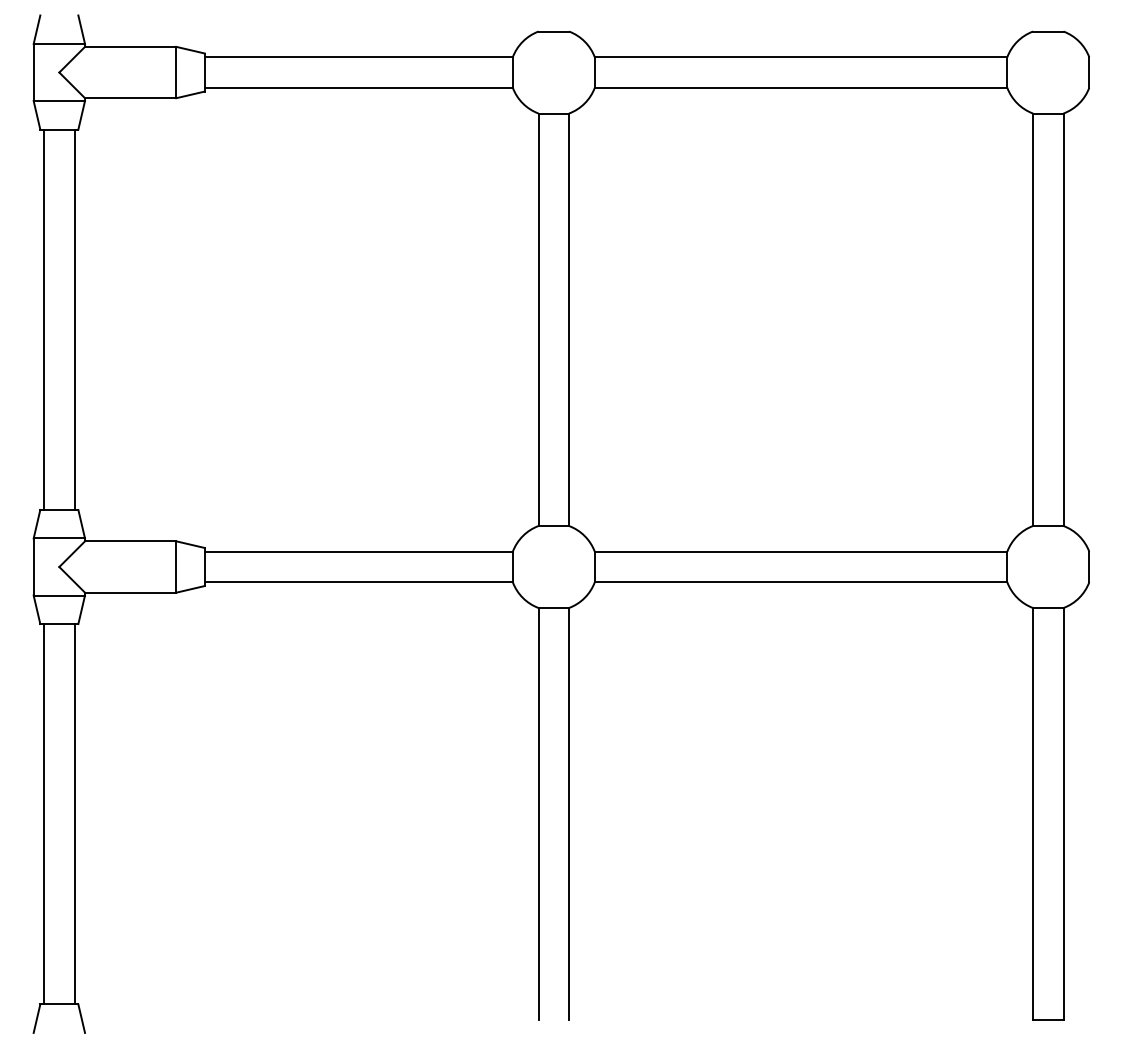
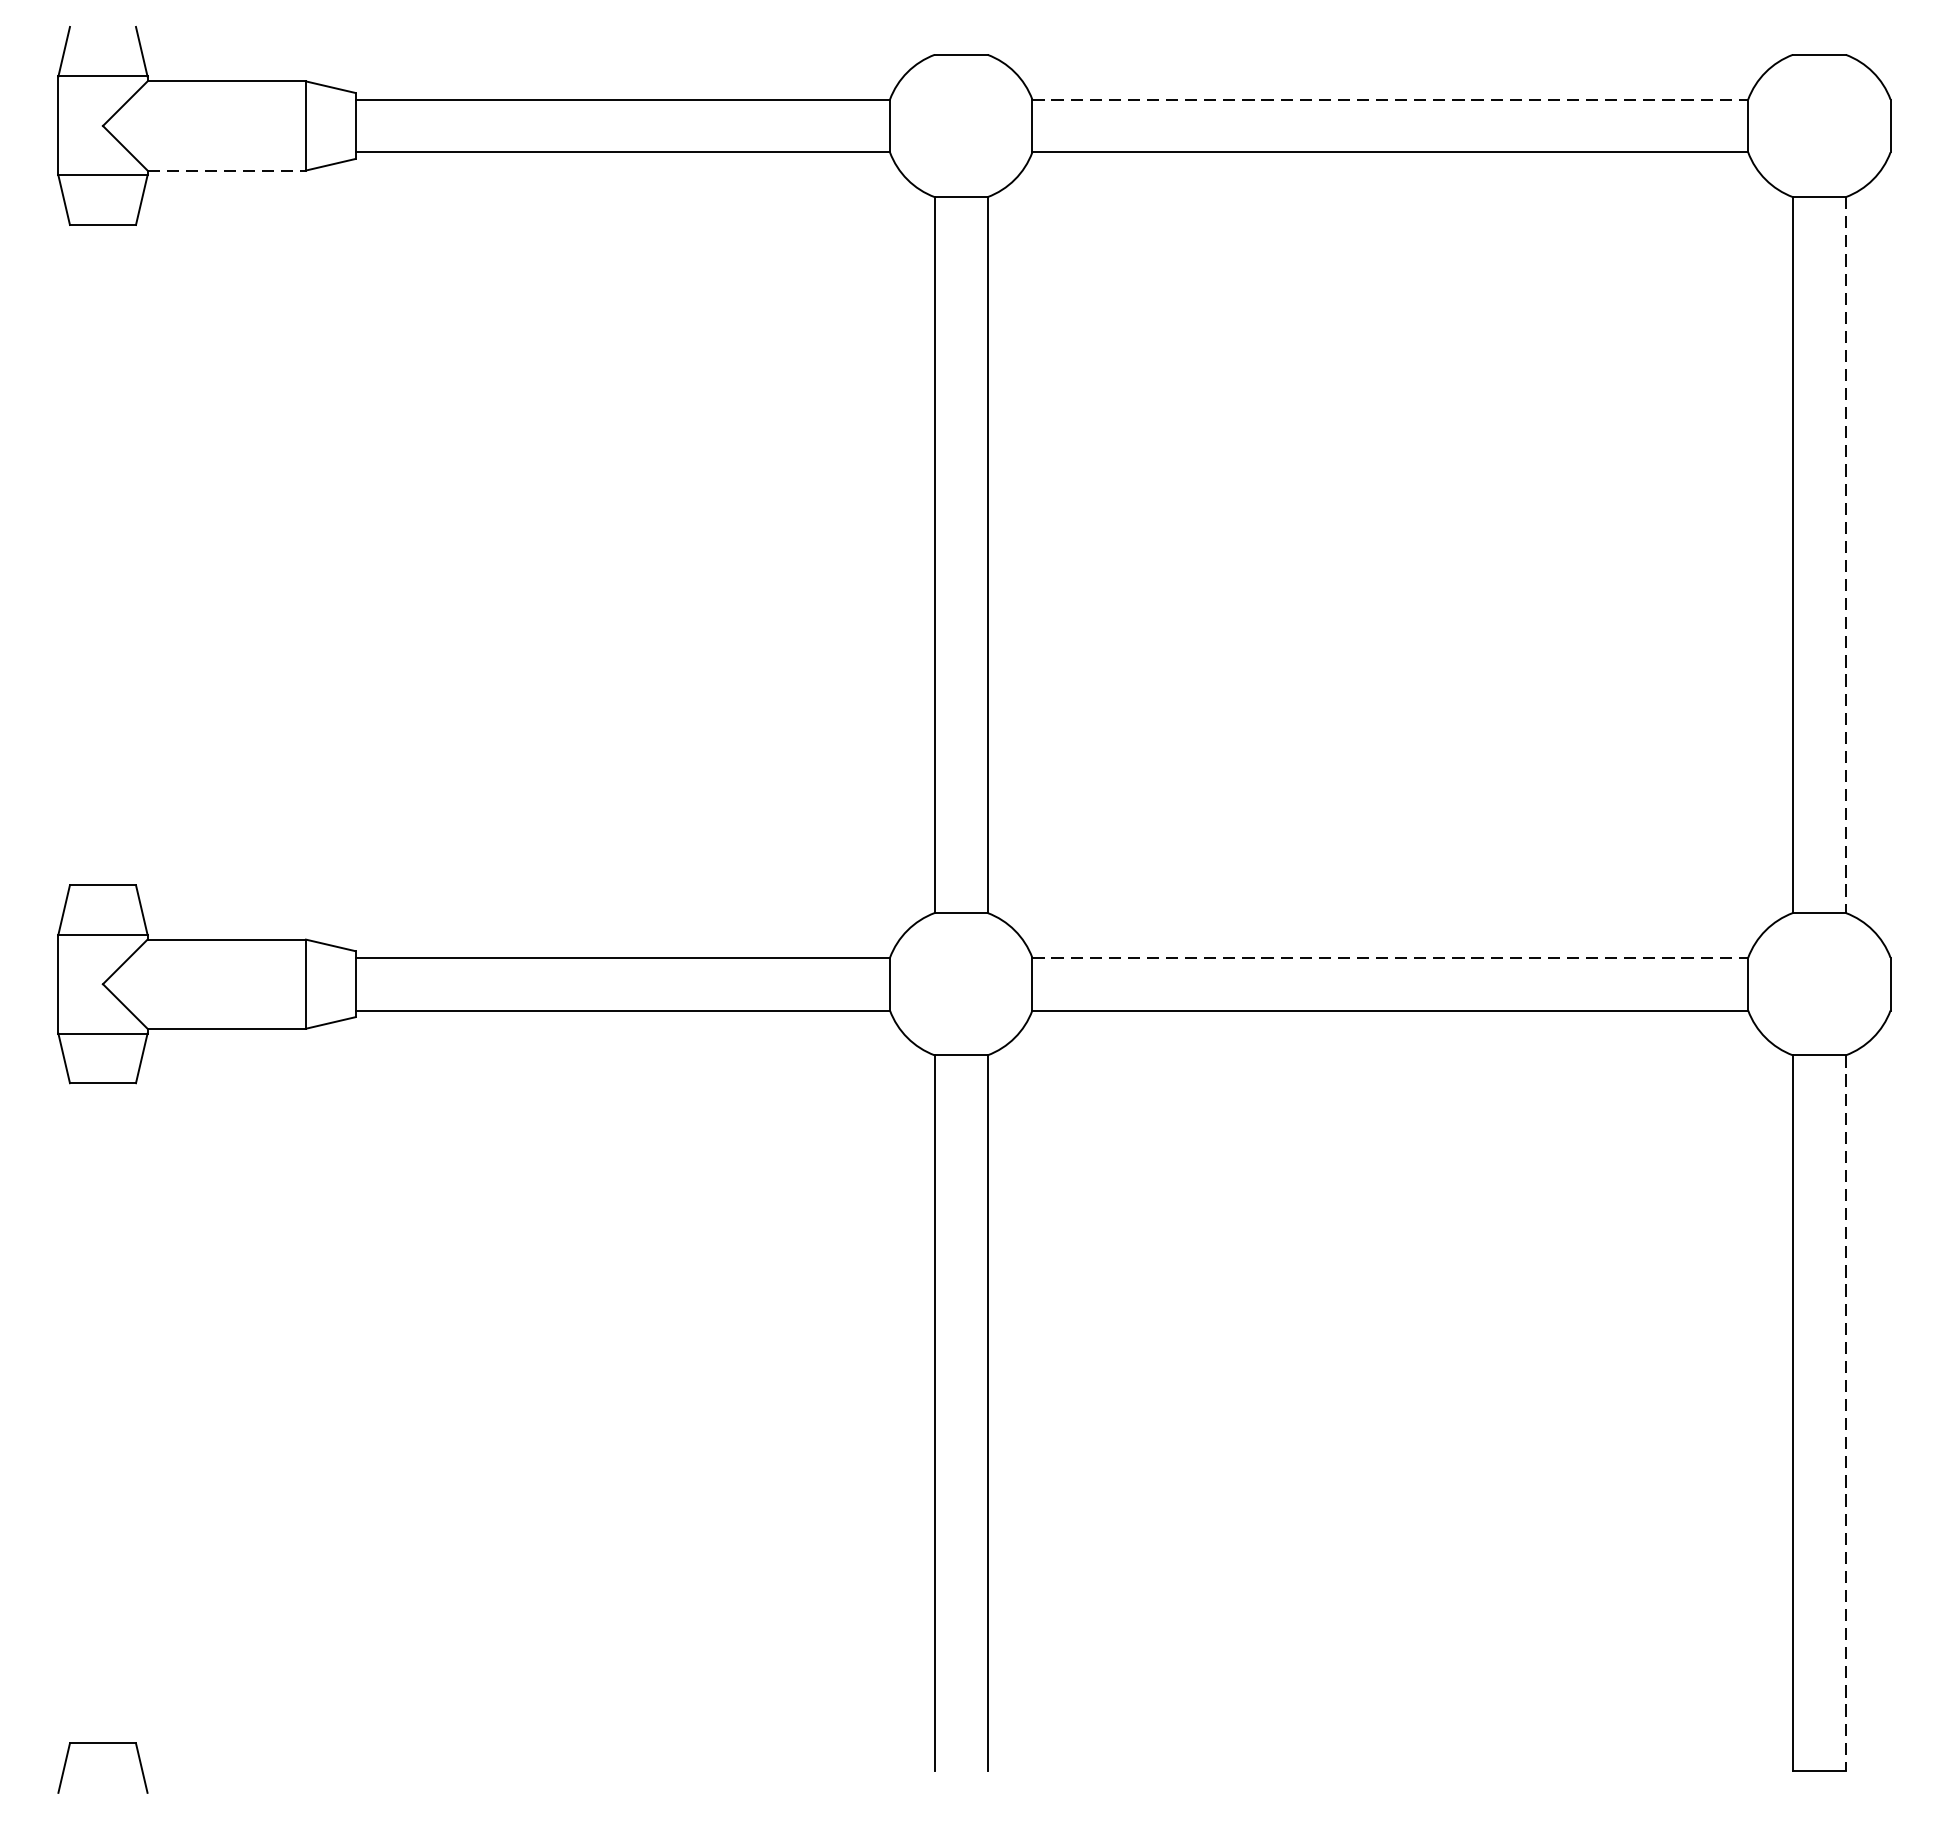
line: (801, 57) -> (1391, 99), solid -> dashed
line: (130, 98) -> (226, 171), solid -> dashed
line: (44, 319) -> (77, 554), removed
line: (74, 319) -> (129, 554), removed
line: (1063, 320) -> (1845, 556), solid -> dashed
line: (801, 551) -> (1391, 957), solid -> dashed
line: (44, 814) -> (77, 1413), removed
line: (74, 814) -> (129, 1413), removed
line: (1063, 814) -> (1845, 1413), solid -> dashed

